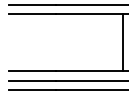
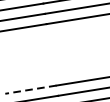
line: (32, 71) -> (31, 89), solid -> dashed

